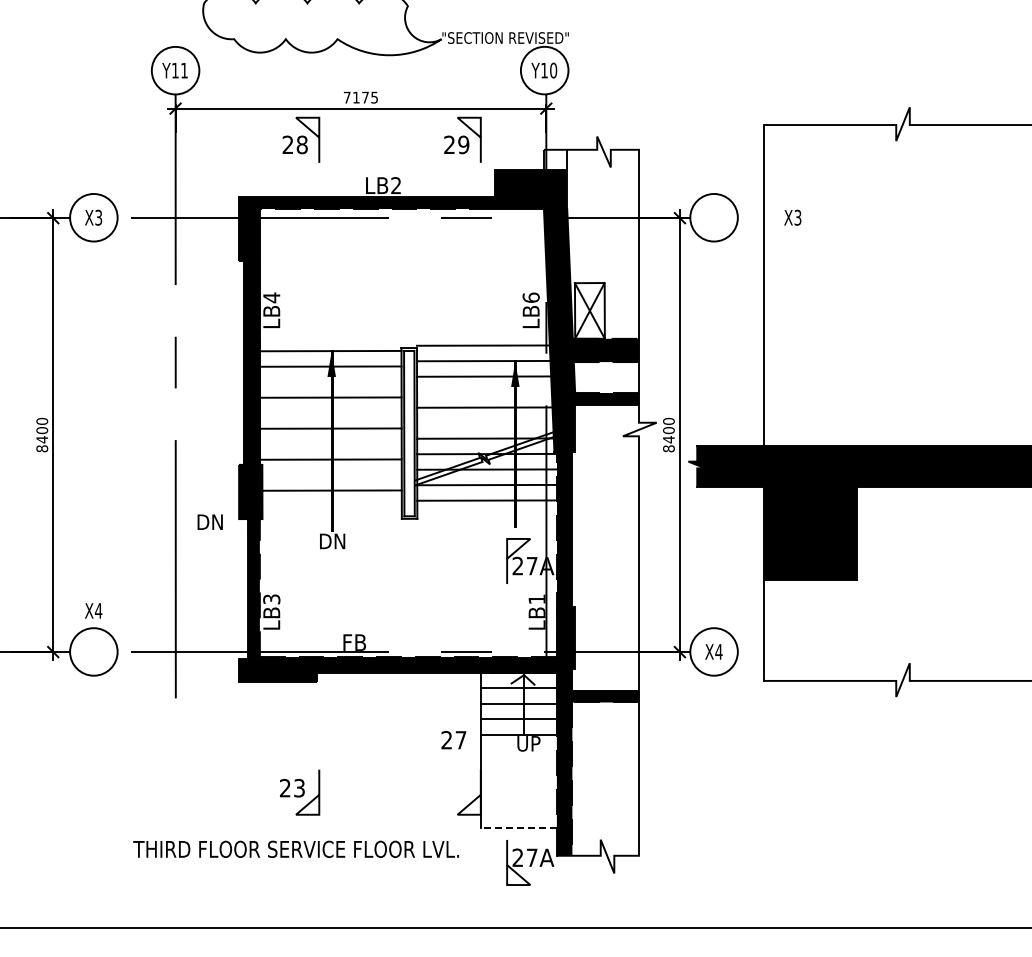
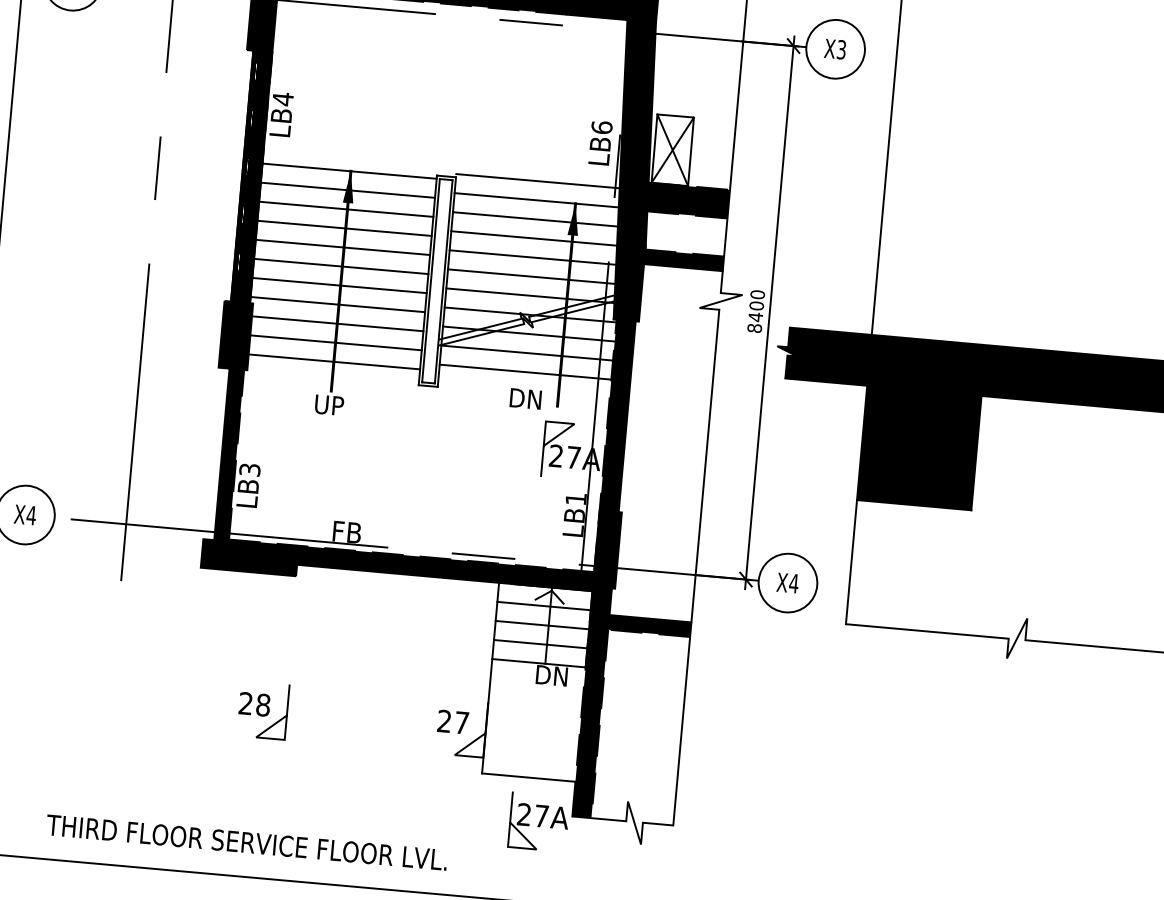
text: (792, 217) -> (834, 48), moved
line: (330, 381) -> (346, 208), added
line: (484, 391) -> (534, 237), added
line: (330, 412) -> (342, 246), added
line: (485, 422) -> (532, 275), added
line: (330, 443) -> (339, 284), added
line: (331, 474) -> (337, 322), added
line: (331, 505) -> (333, 361), added
text: (209, 521) -> (524, 397), moved
text: (332, 541) -> (330, 405), DN -> UP
text: (93, 610) -> (25, 514), moved
text: (453, 740) -> (452, 722), moved
text: (529, 743) -> (551, 675), UP -> DN
text: (299, 788) -> (263, 705), 23 -> 28
line: (518, 827) -> (528, 777), dashed -> solid
text: (295, 848) -> (246, 841), moved

